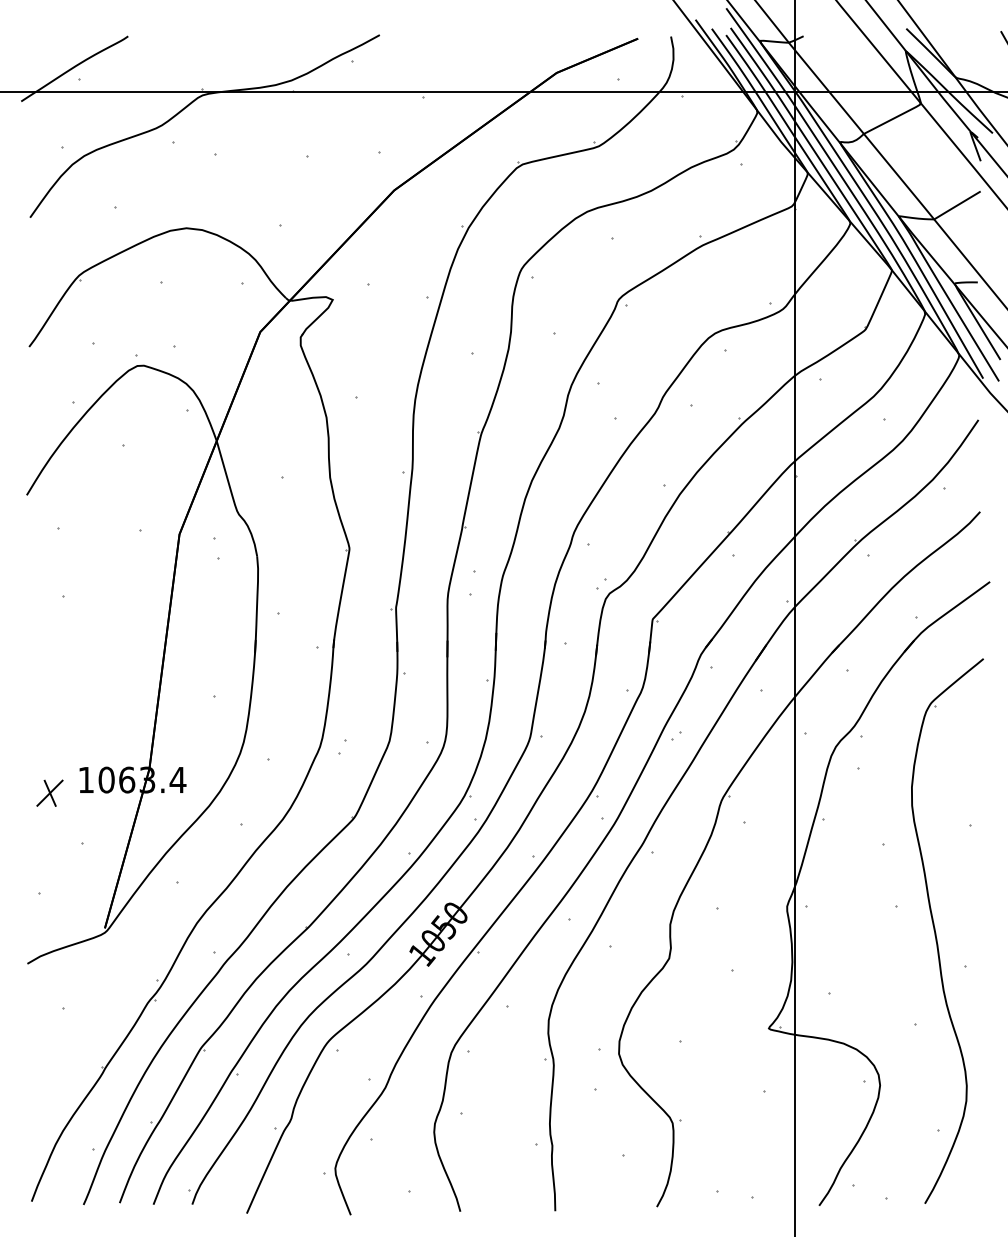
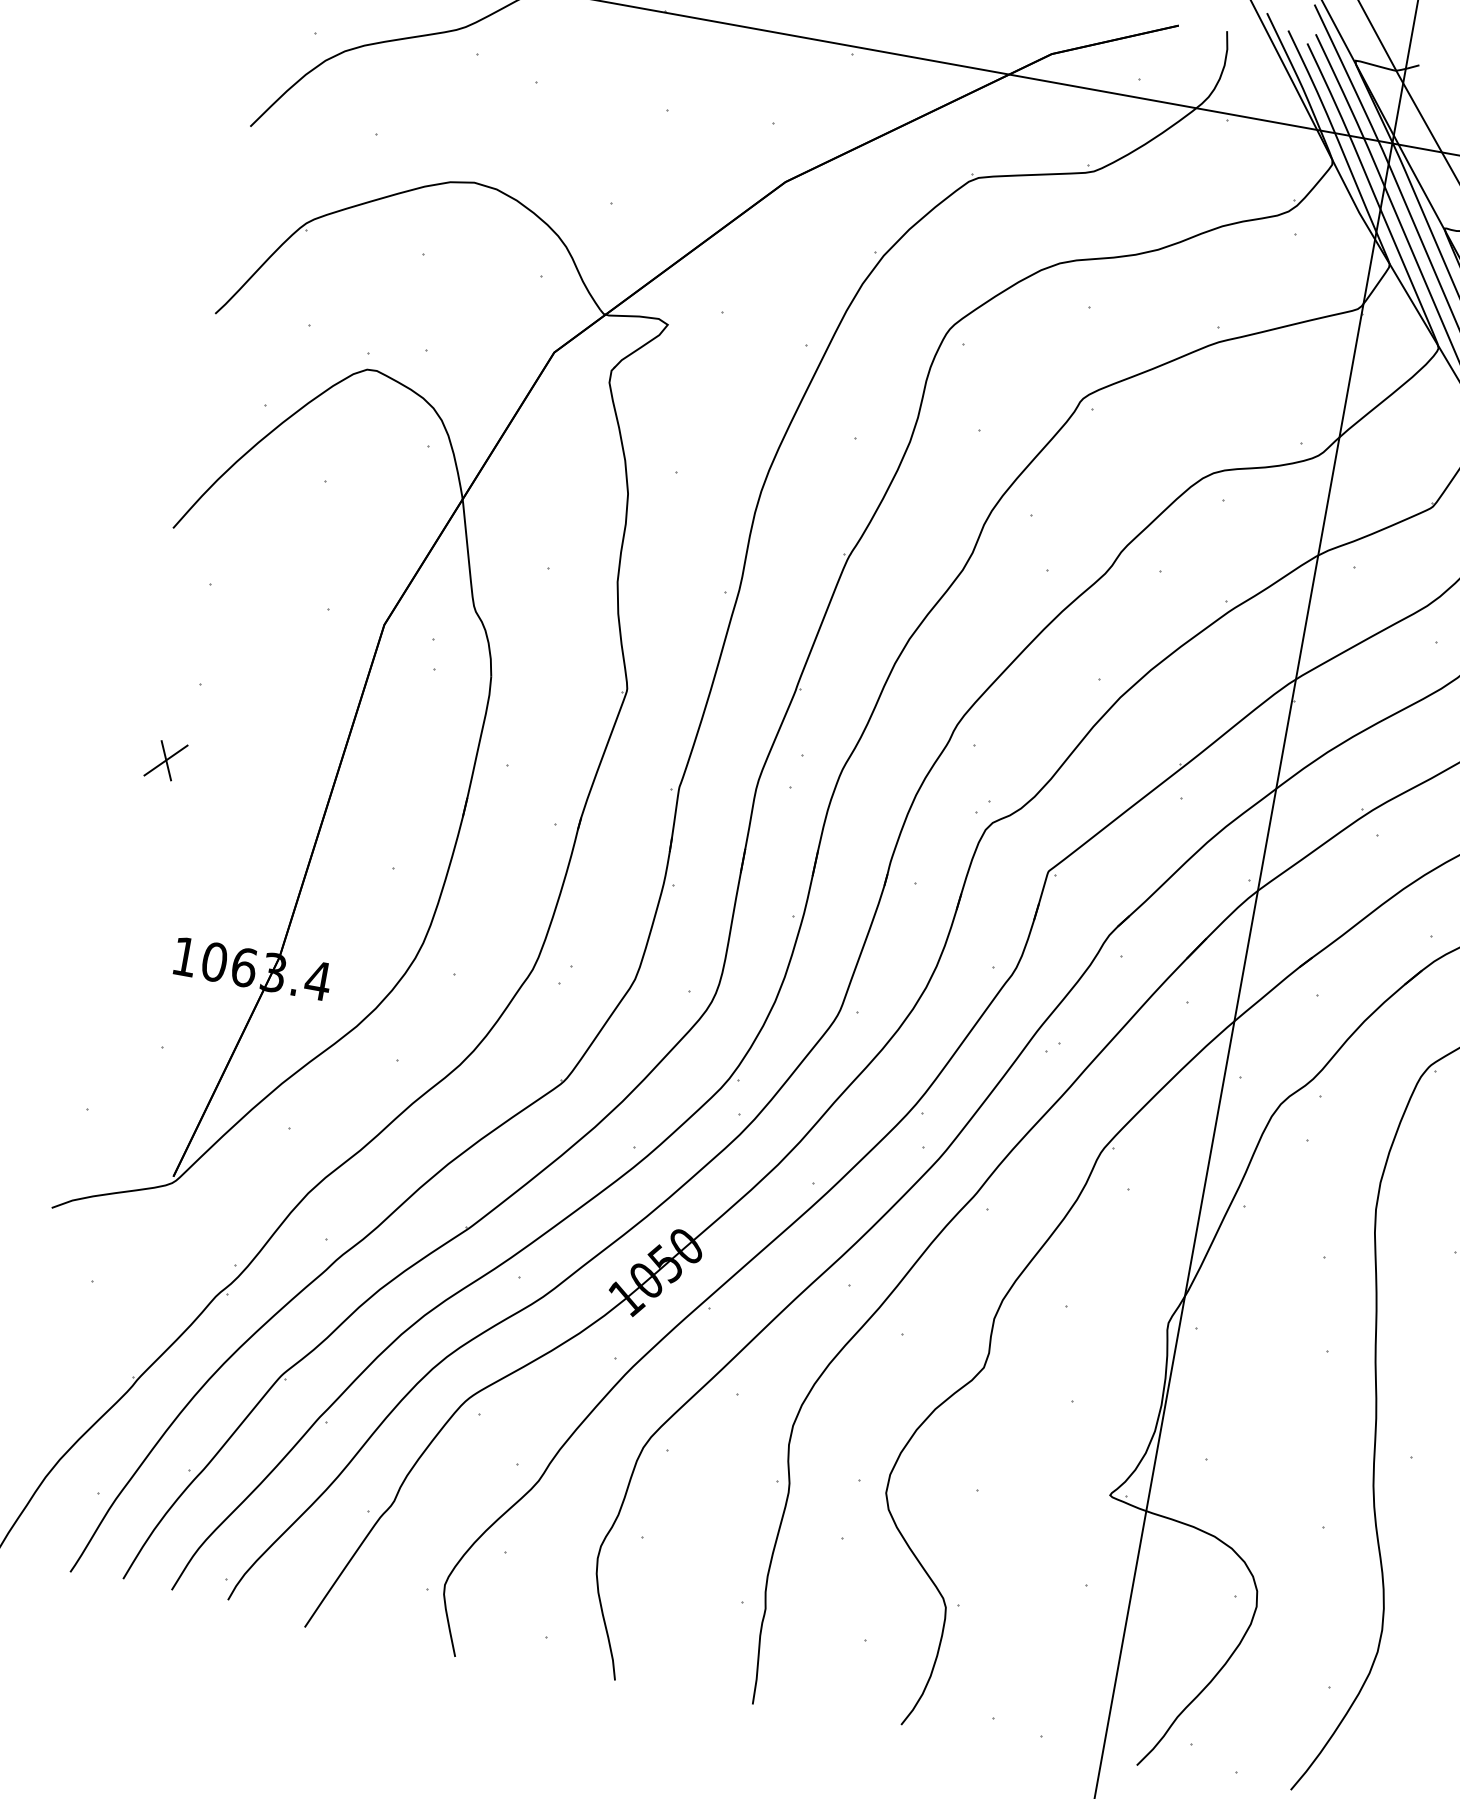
part: (49, 792) -> (165, 759), moved

